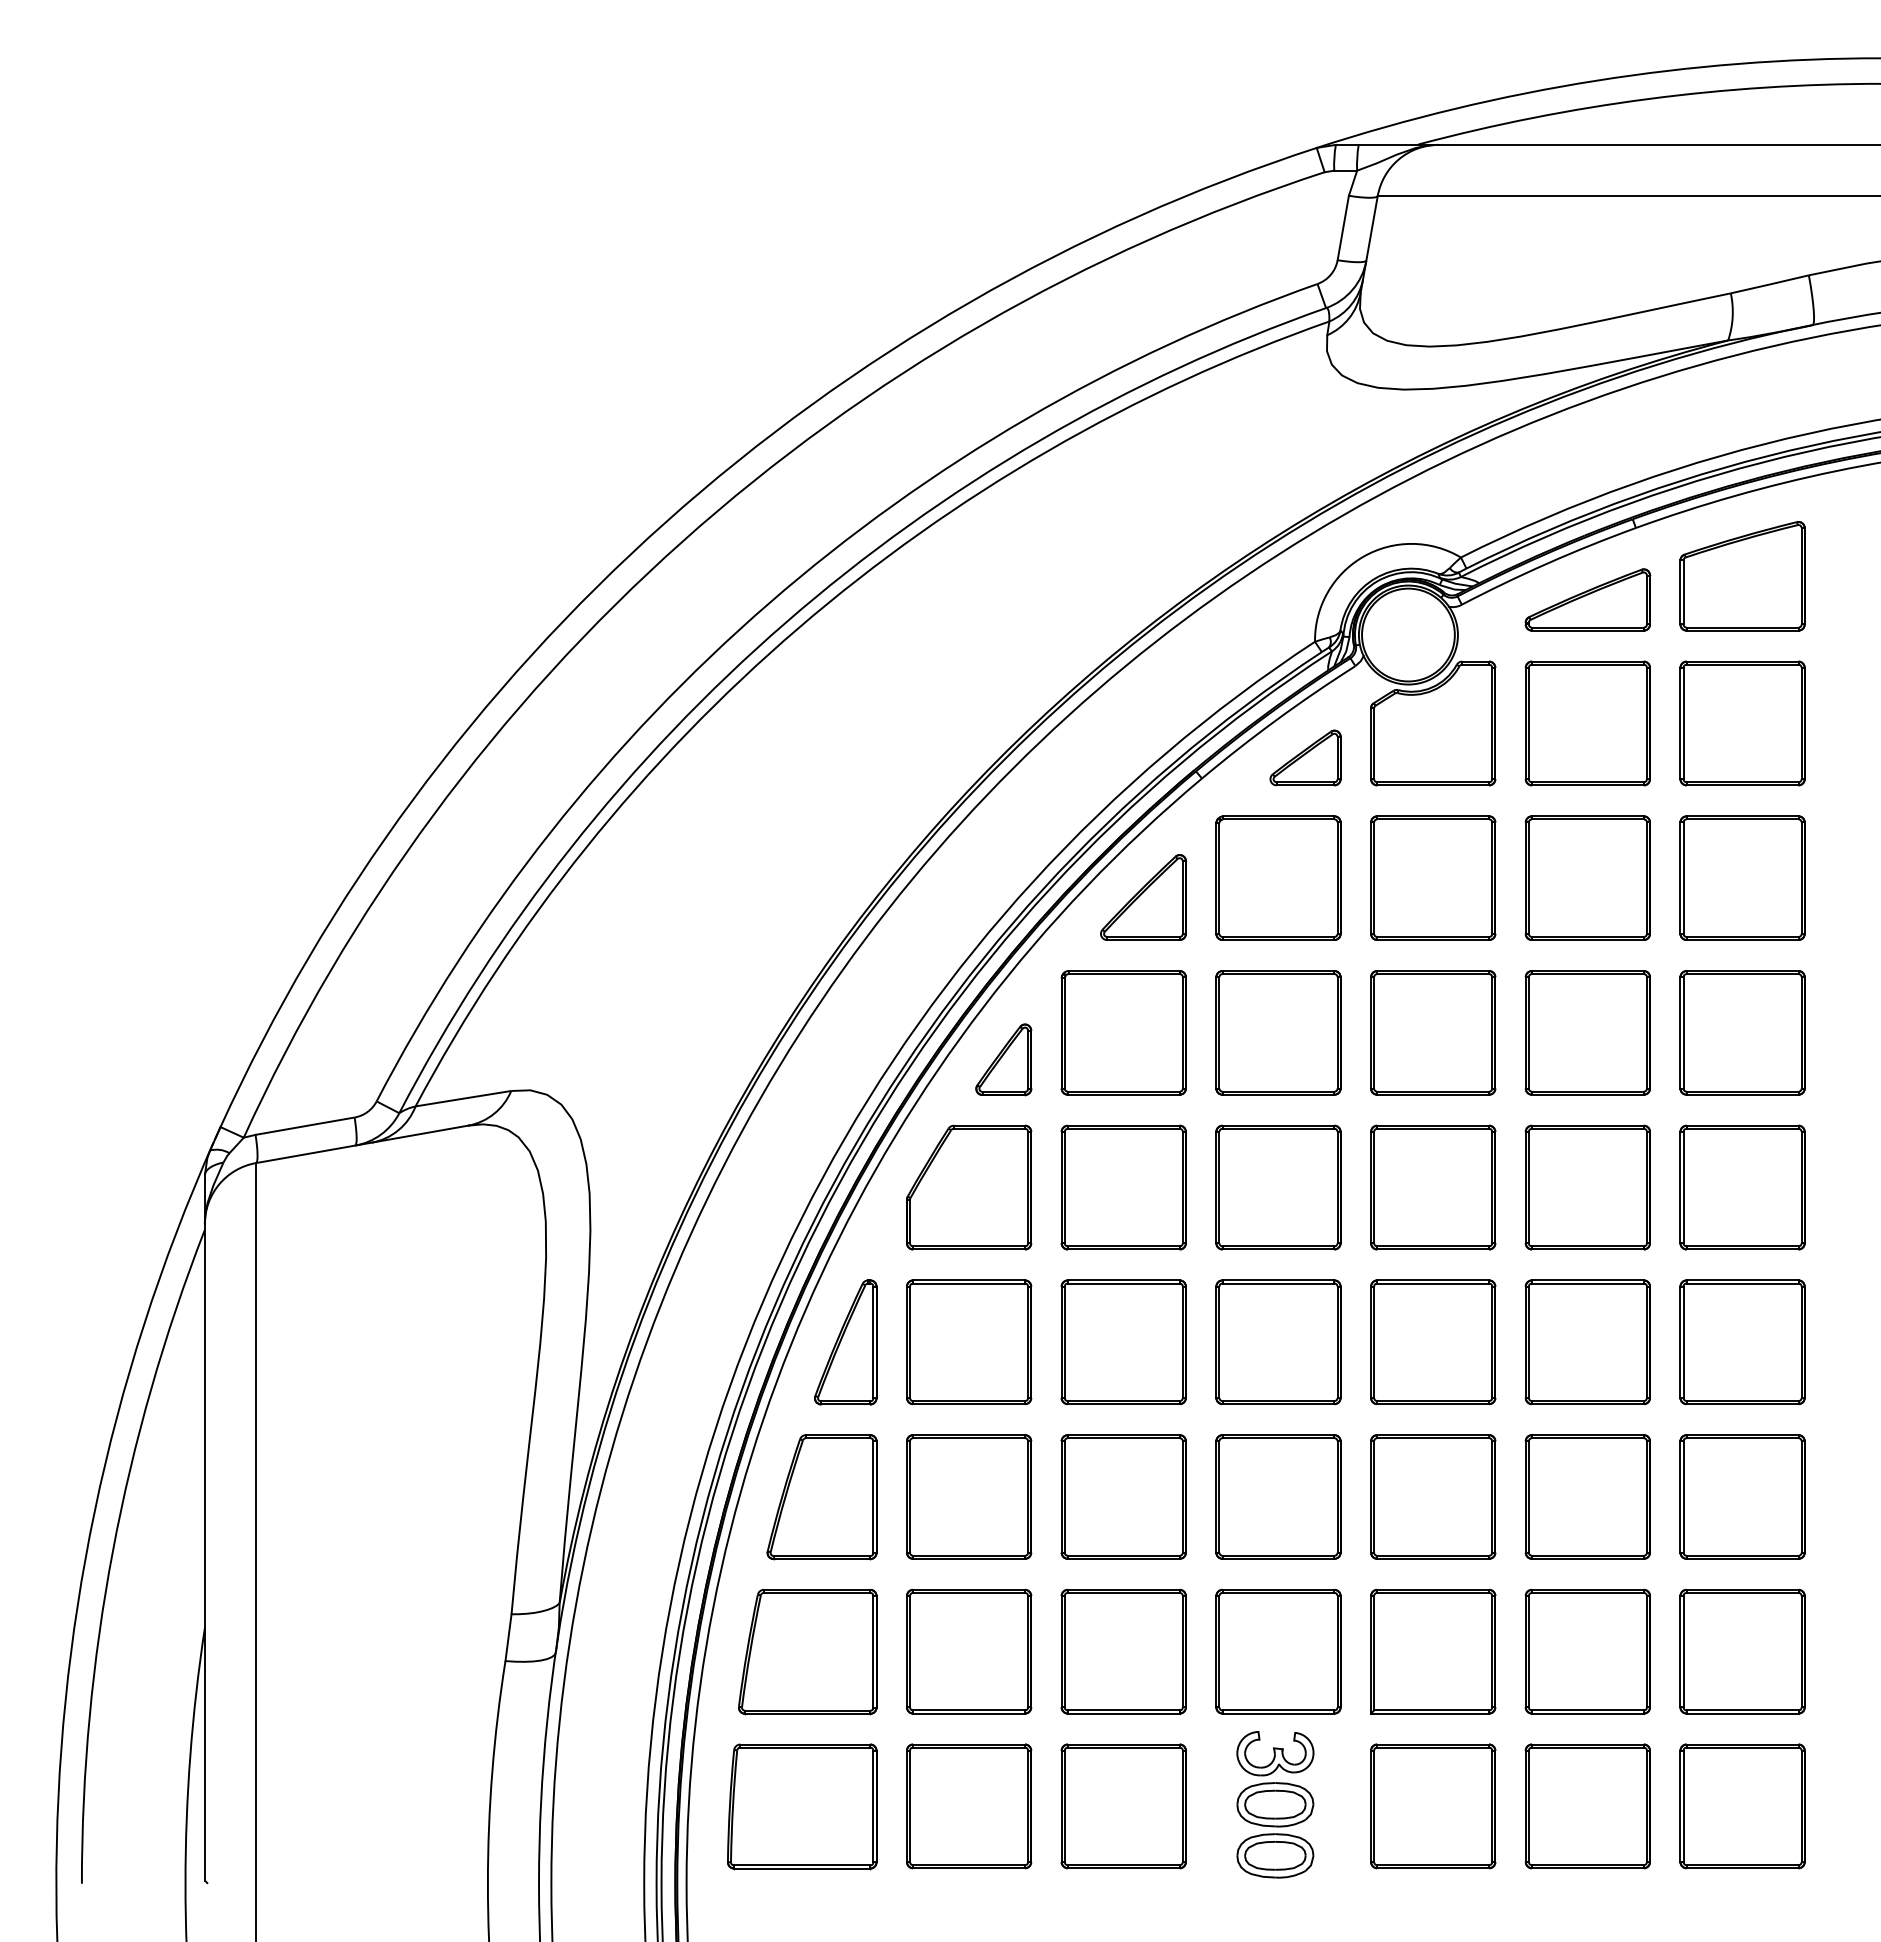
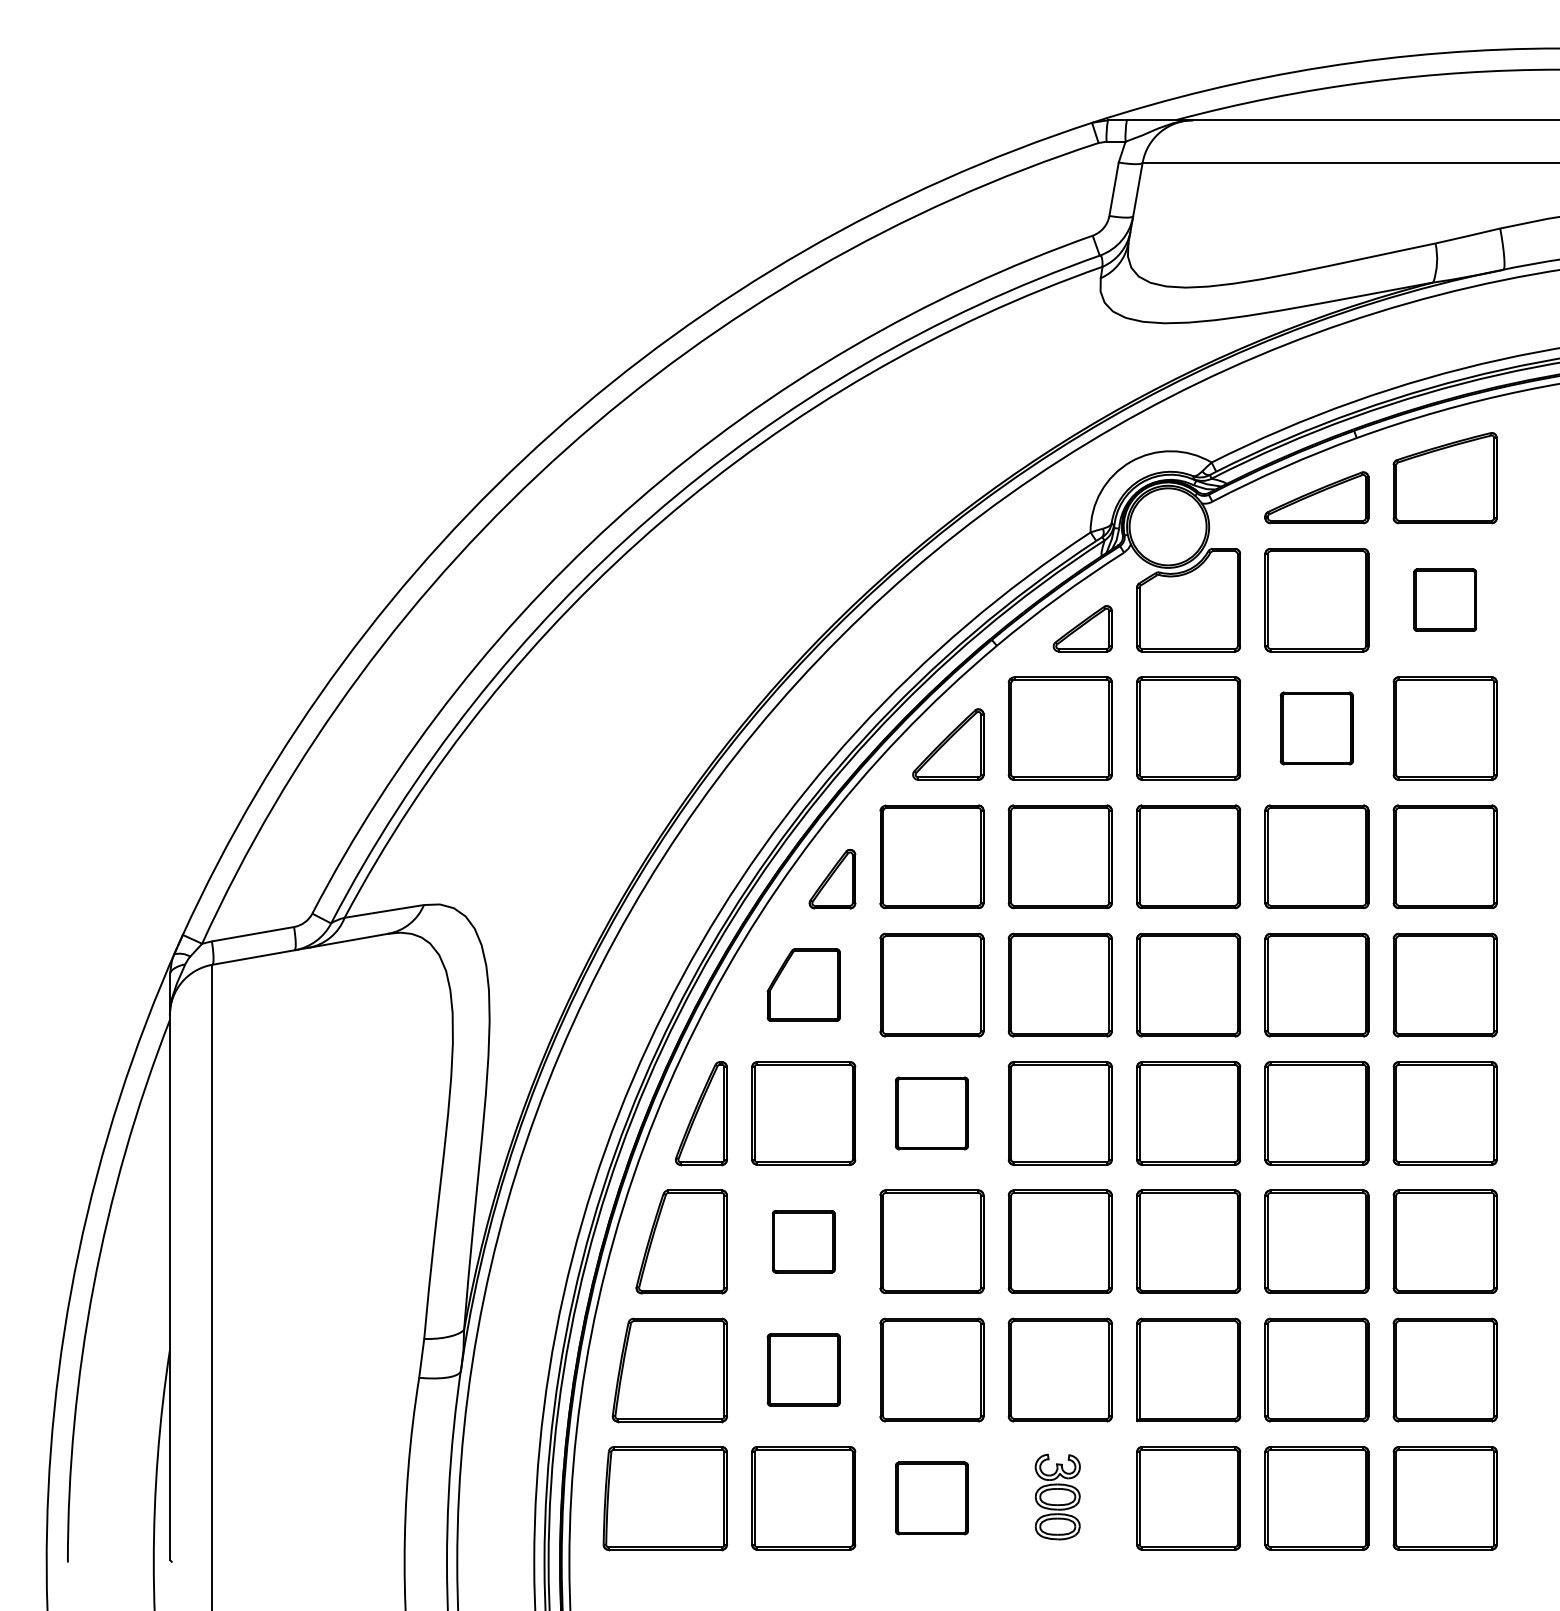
part: (1742, 723) -> (1445, 600), size x0.6
part: (1587, 877) -> (1316, 727), size x0.7
part: (969, 1187) -> (804, 985), size x0.7
part: (1123, 1342) -> (931, 1113), size x0.7
part: (969, 1496) -> (804, 1241), size x0.6
part: (969, 1651) -> (804, 1369), size x0.7
part: (1275, 1804) -> (1057, 1496), size x0.7
part: (1123, 1806) -> (931, 1498), size x0.7

